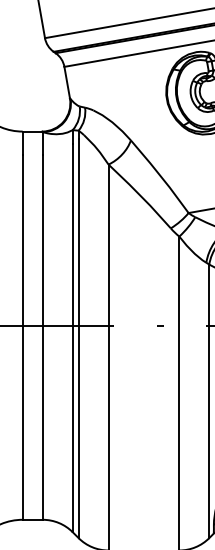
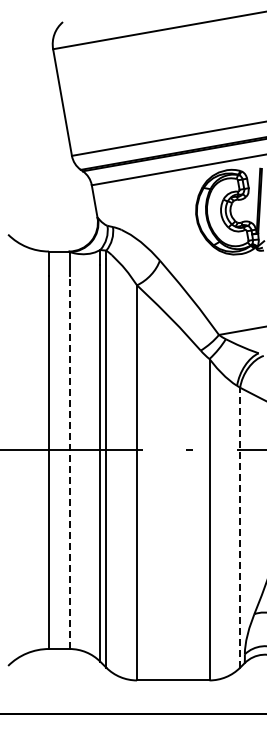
line: (42, 337) -> (69, 462), solid -> dashed
line: (209, 401) -> (240, 527), solid -> dashed

